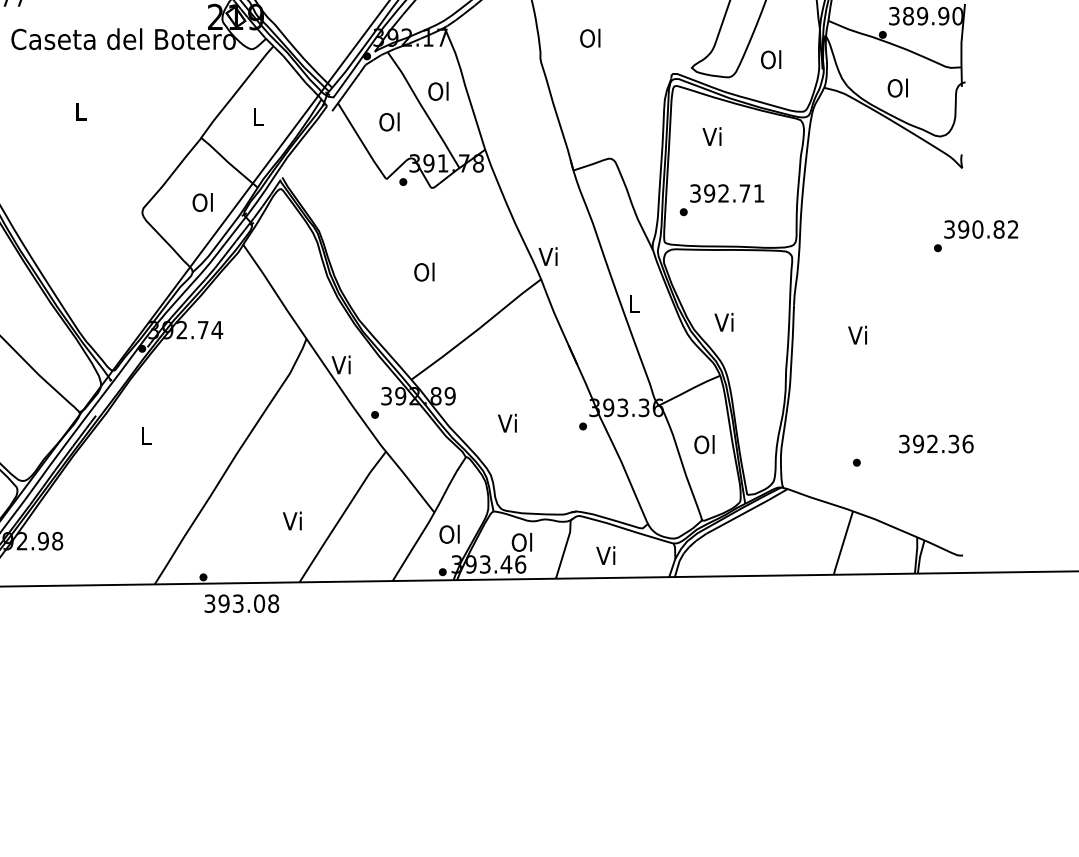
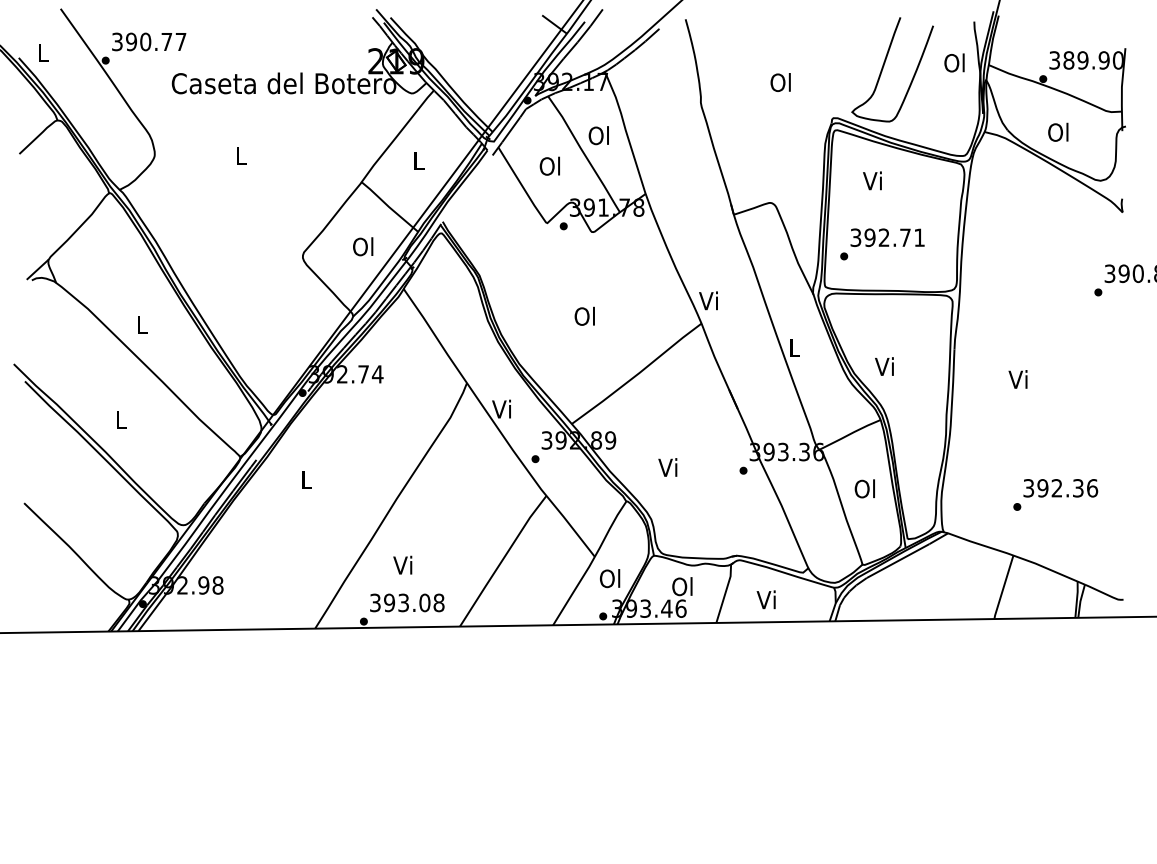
text: (590, 38) -> (780, 82), moved
text: (771, 59) -> (954, 62), moved
text: (936, 444) -> (1060, 488), moved
text: (292, 520) -> (402, 564), moved
text: (242, 603) -> (407, 602), moved

